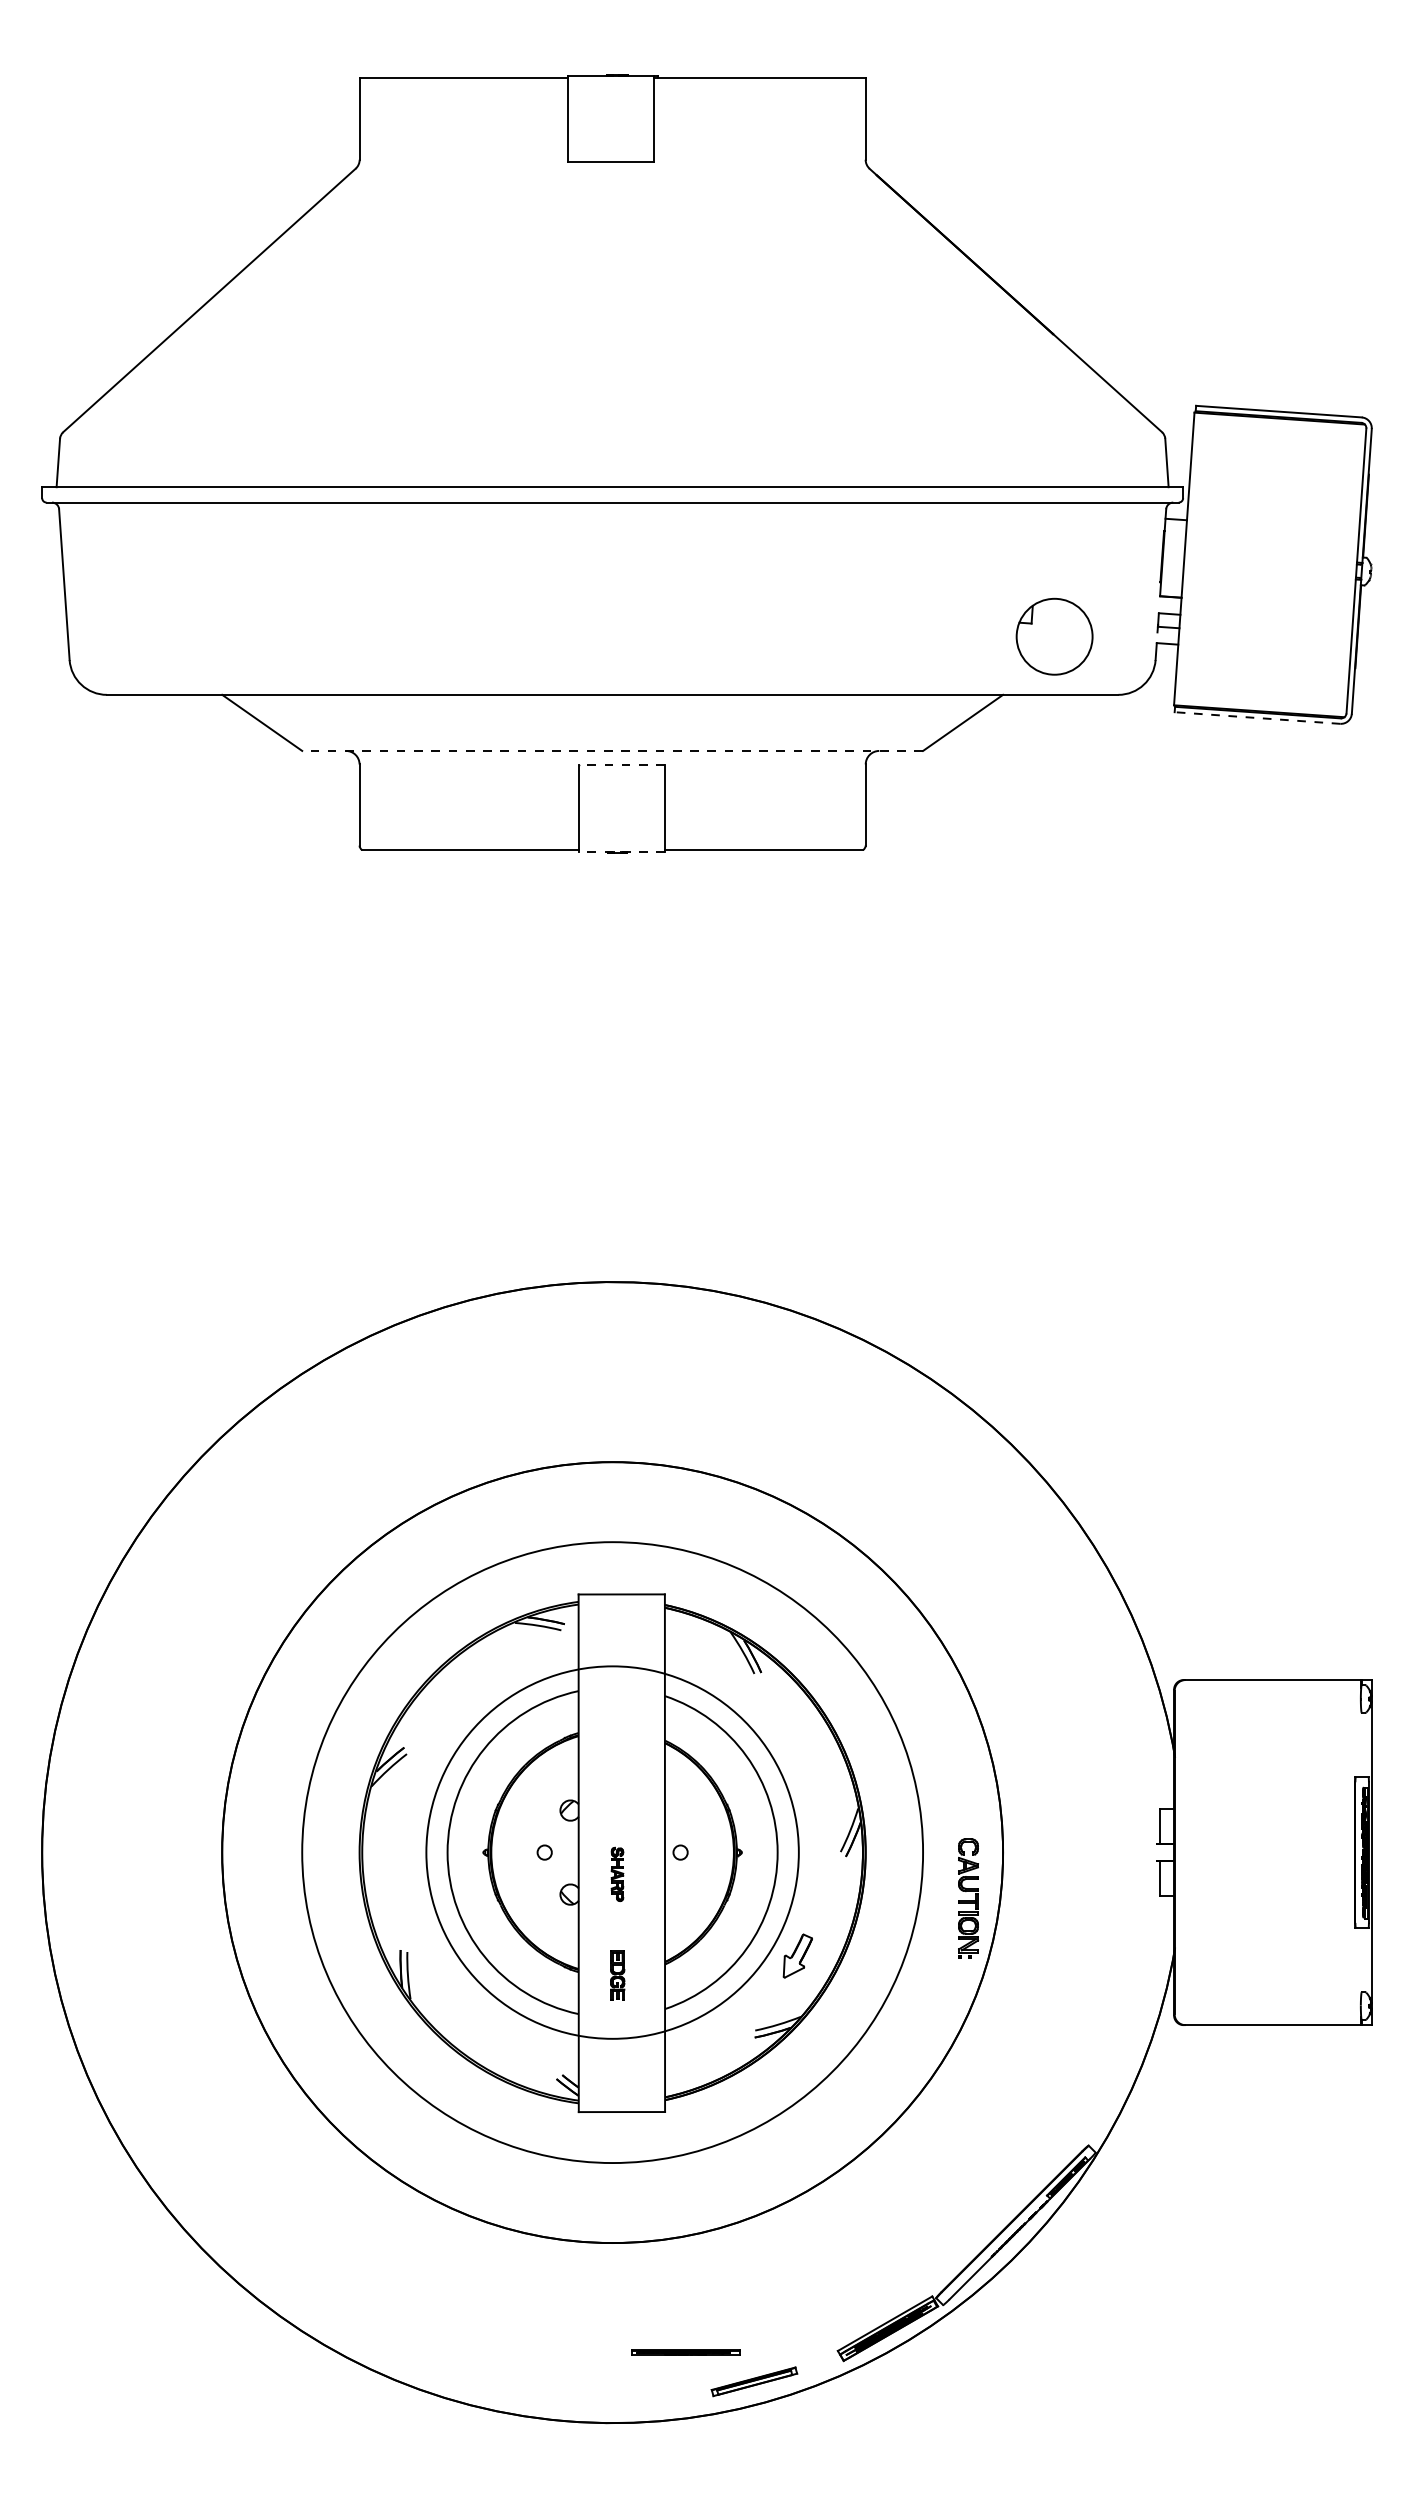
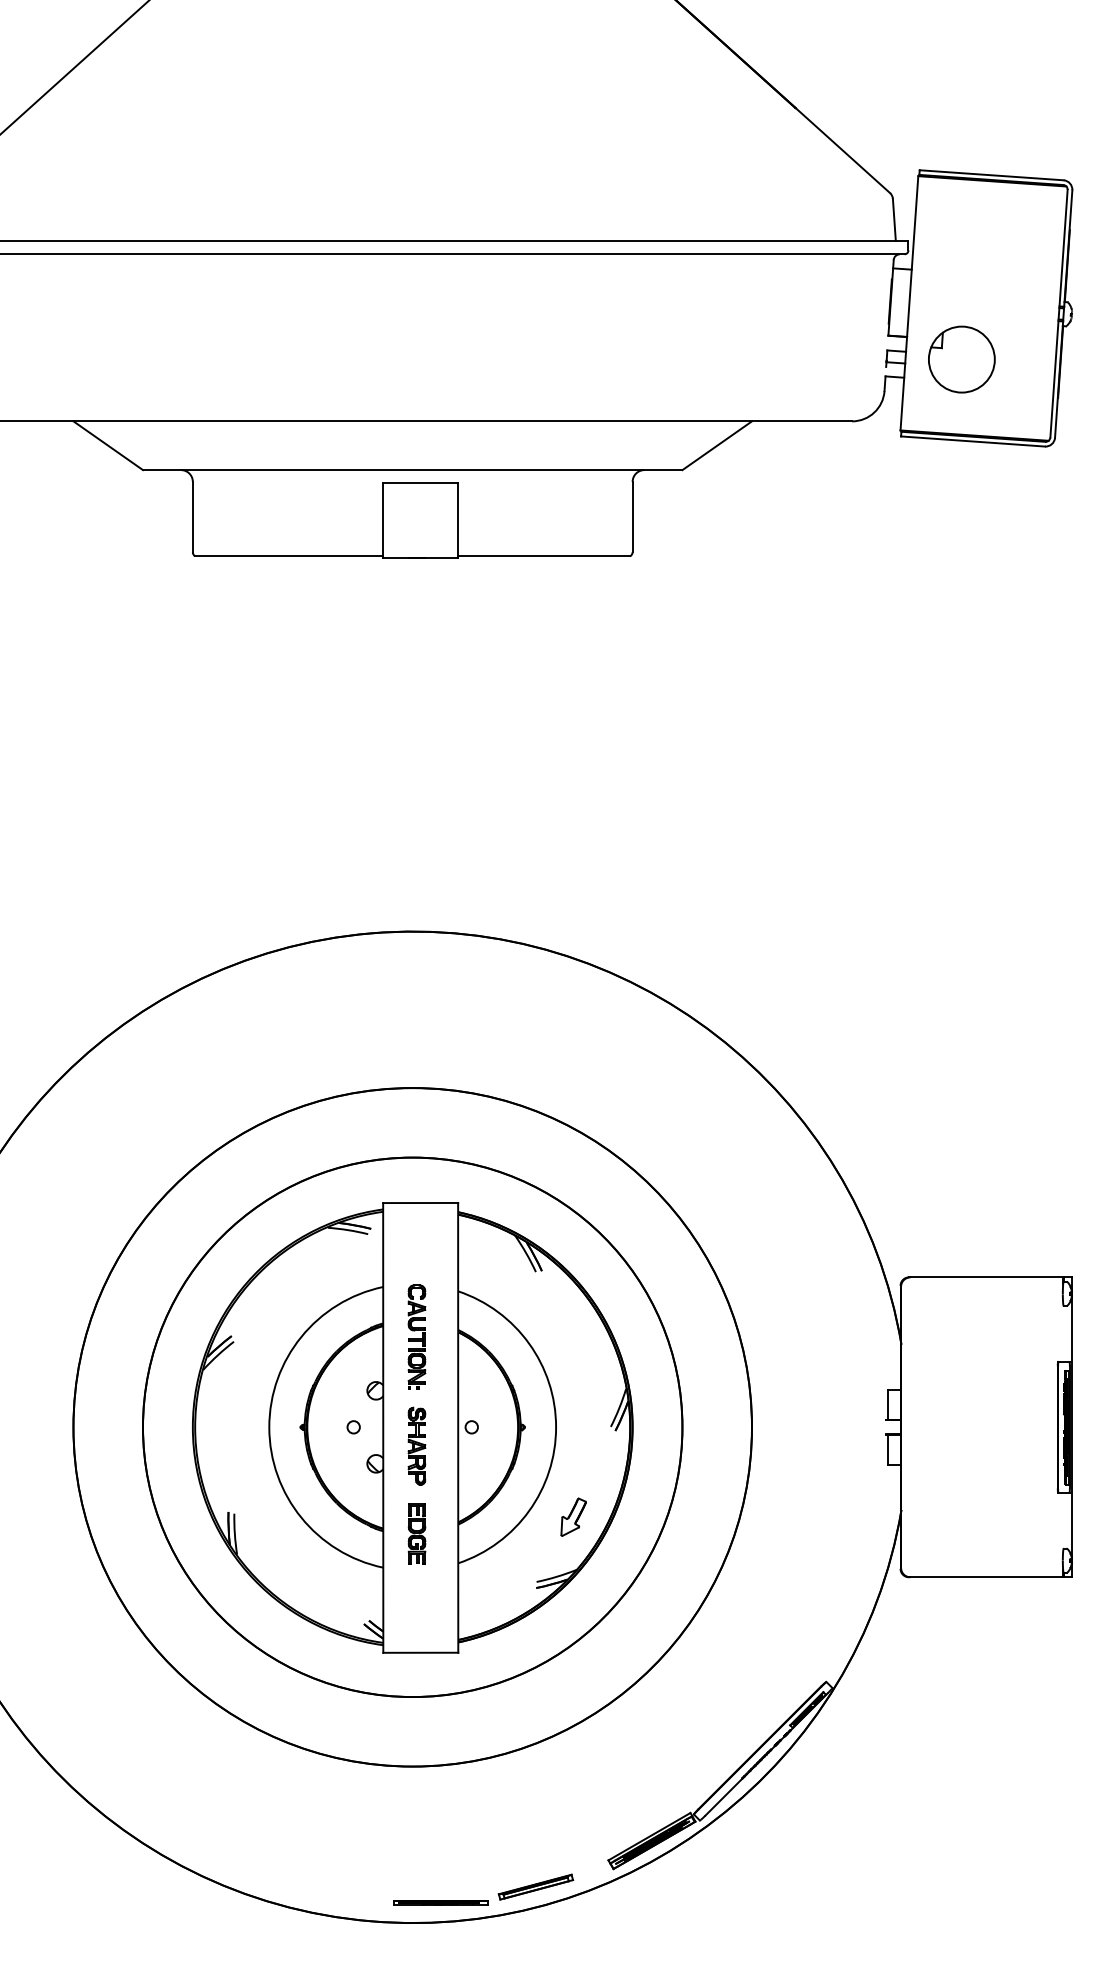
part: (1054, 636) -> (961, 359), moved
line: (1256, 718) -> (972, 441), dashed -> solid
line: (612, 750) -> (412, 469), dashed -> solid
line: (621, 765) -> (420, 482), dashed -> solid
line: (621, 851) -> (420, 557), dashed -> solid
circle: (612, 1852) -> (412, 1427), size x1.67
part: (617, 1874) -> (416, 1446), size x1.67
part: (968, 1898) -> (416, 1336), moved
part: (617, 1975) -> (416, 1534), size x1.43
part: (685, 2352) -> (440, 1902), moved

